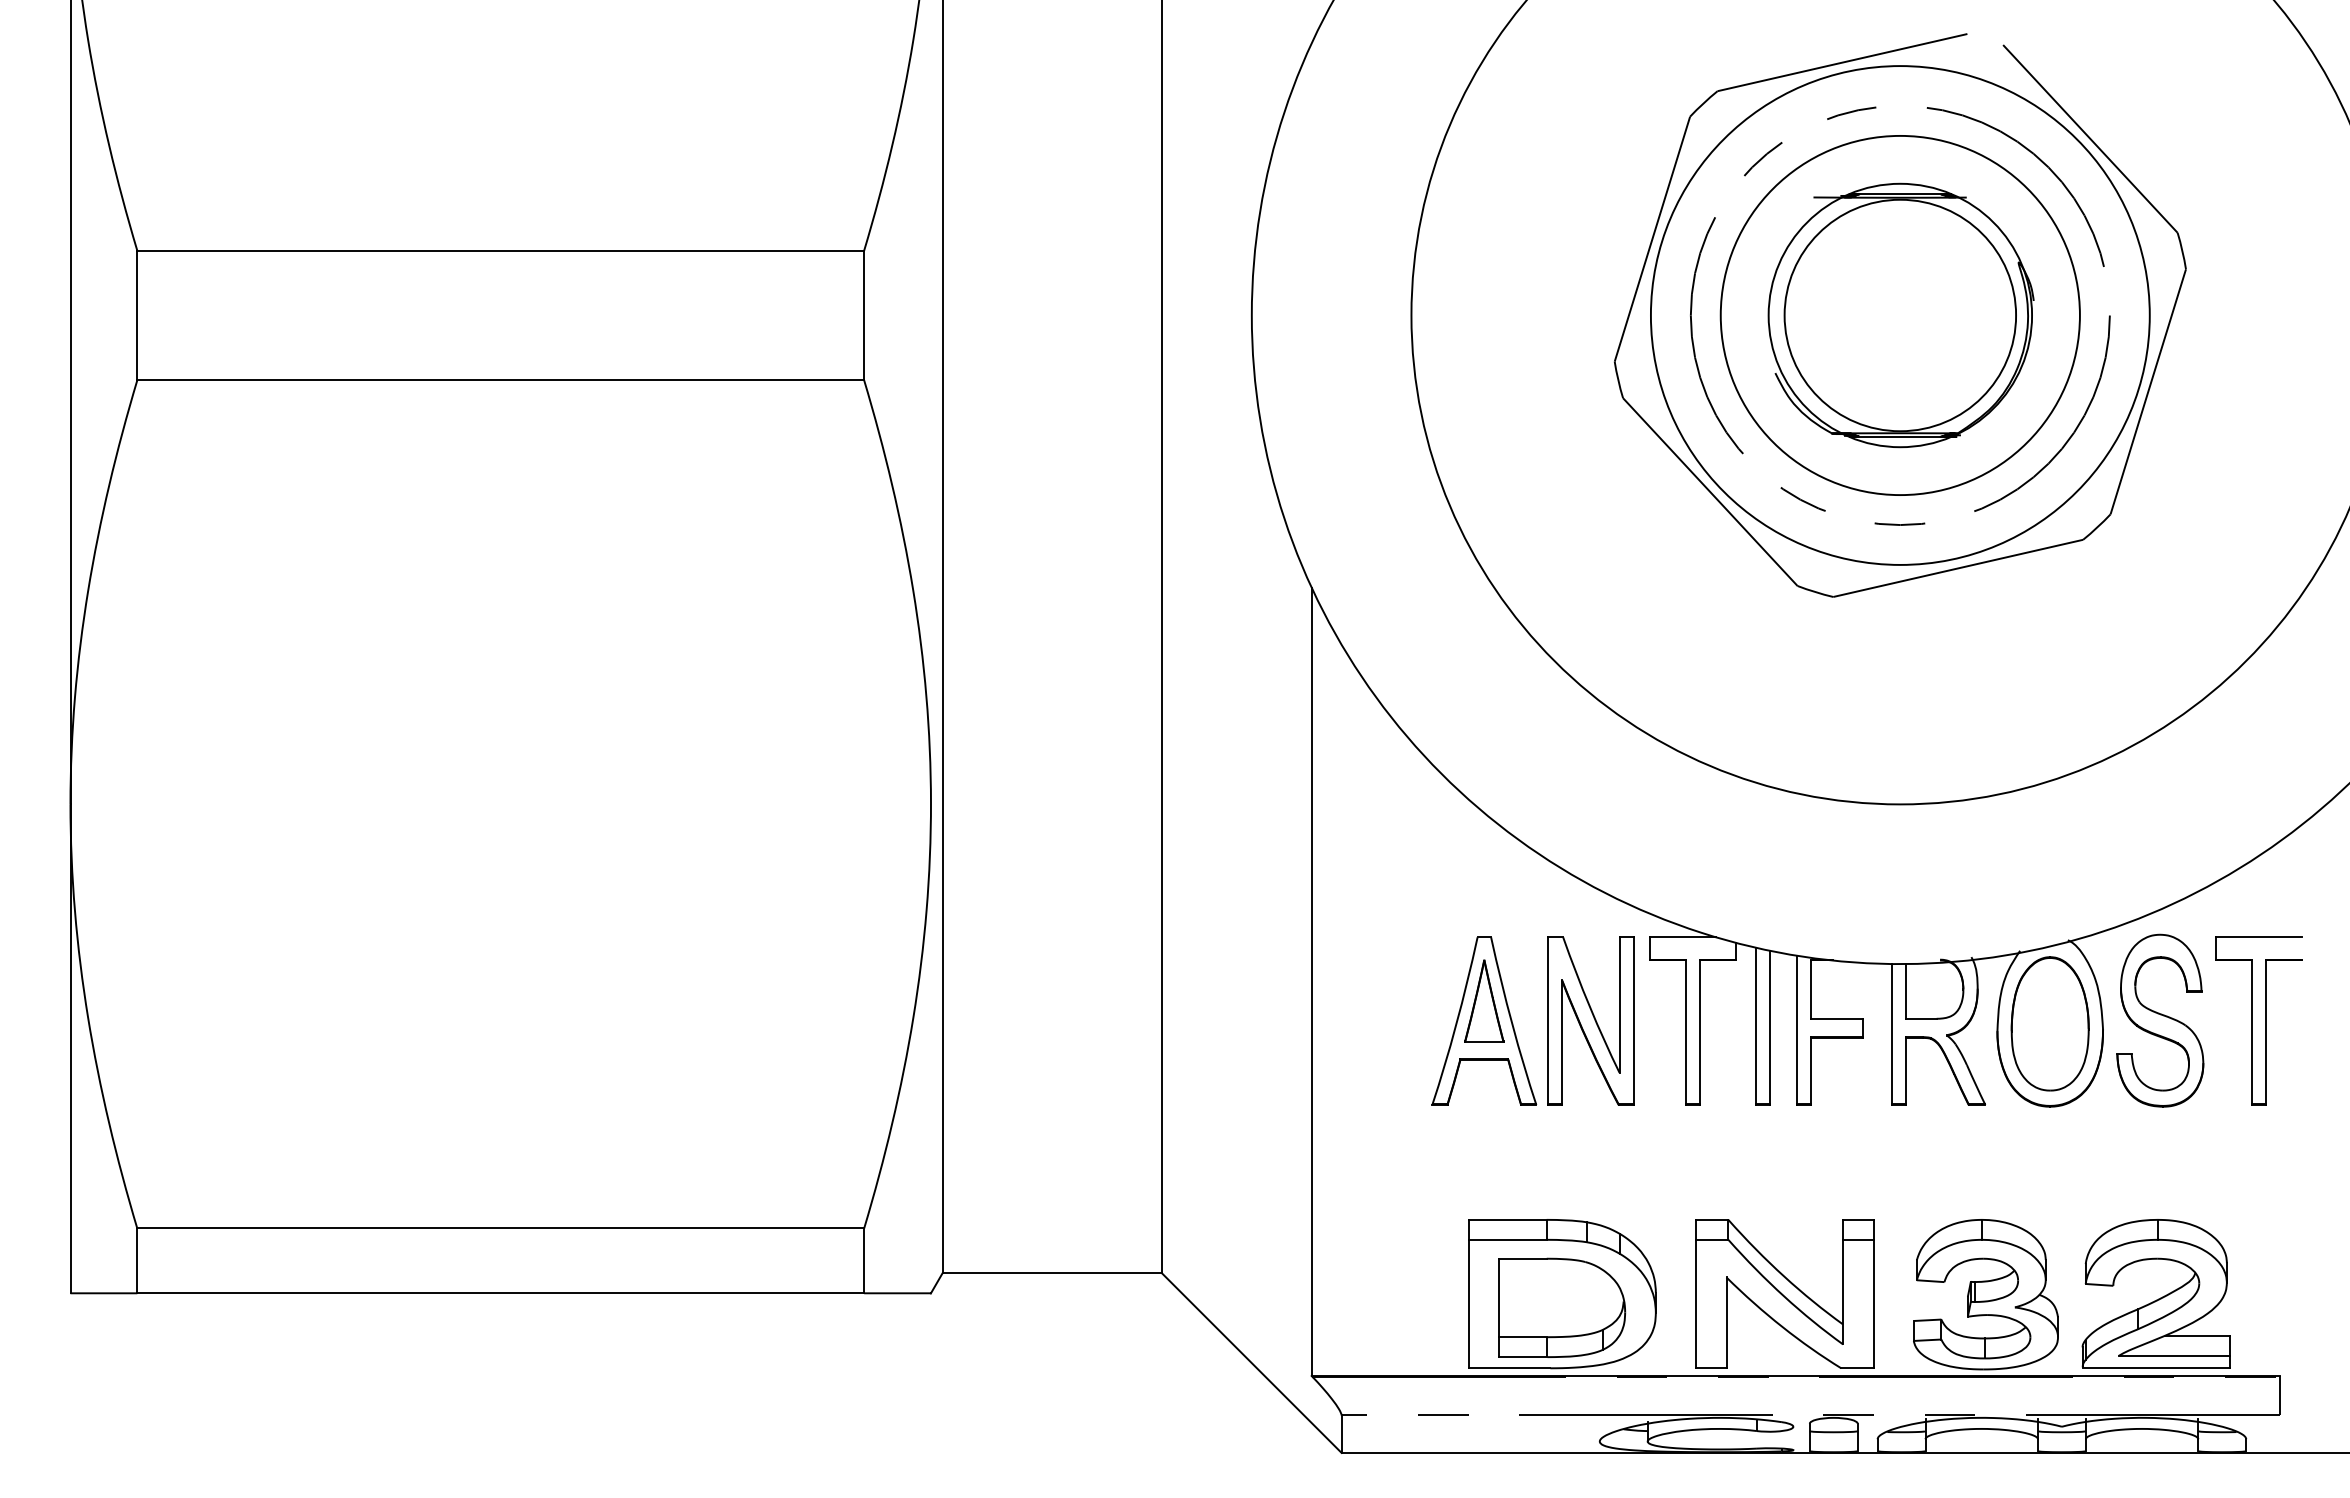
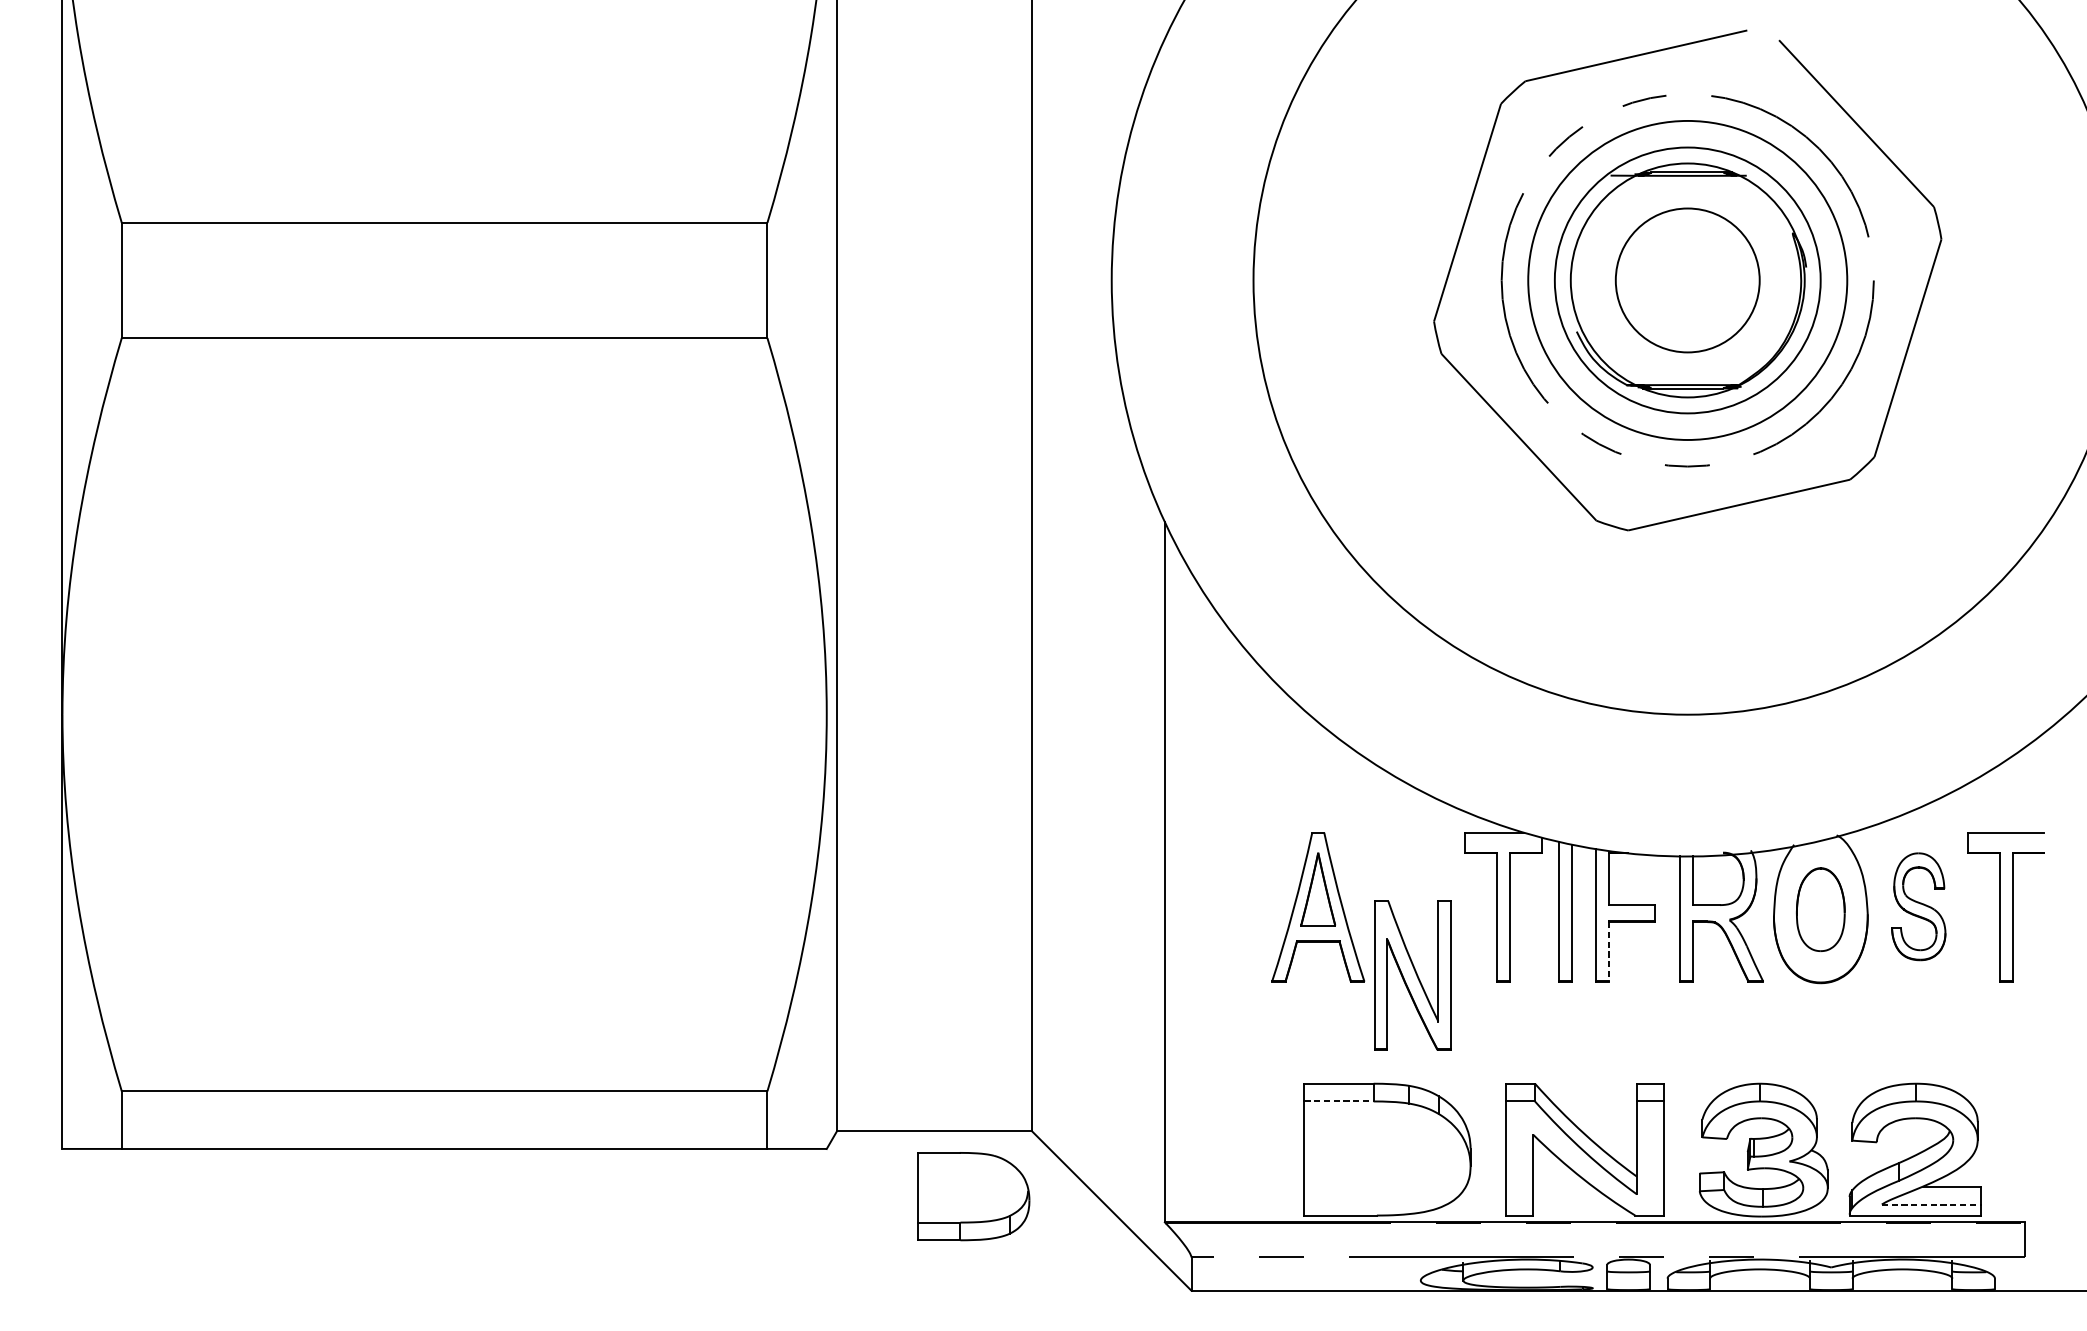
circle: (1899, 315) -> (1687, 280), size x0.6
circle: (1900, 315) -> (1687, 280), size x0.7
part: (1590, 1020) -> (1412, 975), moved
part: (2160, 1020) -> (1918, 906), size x0.7
part: (2049, 1023) -> (1820, 909), size x0.7
line: (1811, 1071) -> (1608, 951), solid -> dashed
line: (1508, 1239) -> (1339, 1101), solid -> dashed
part: (1562, 1307) -> (973, 1196), moved
line: (2174, 1355) -> (1931, 1204), solid -> dashed

